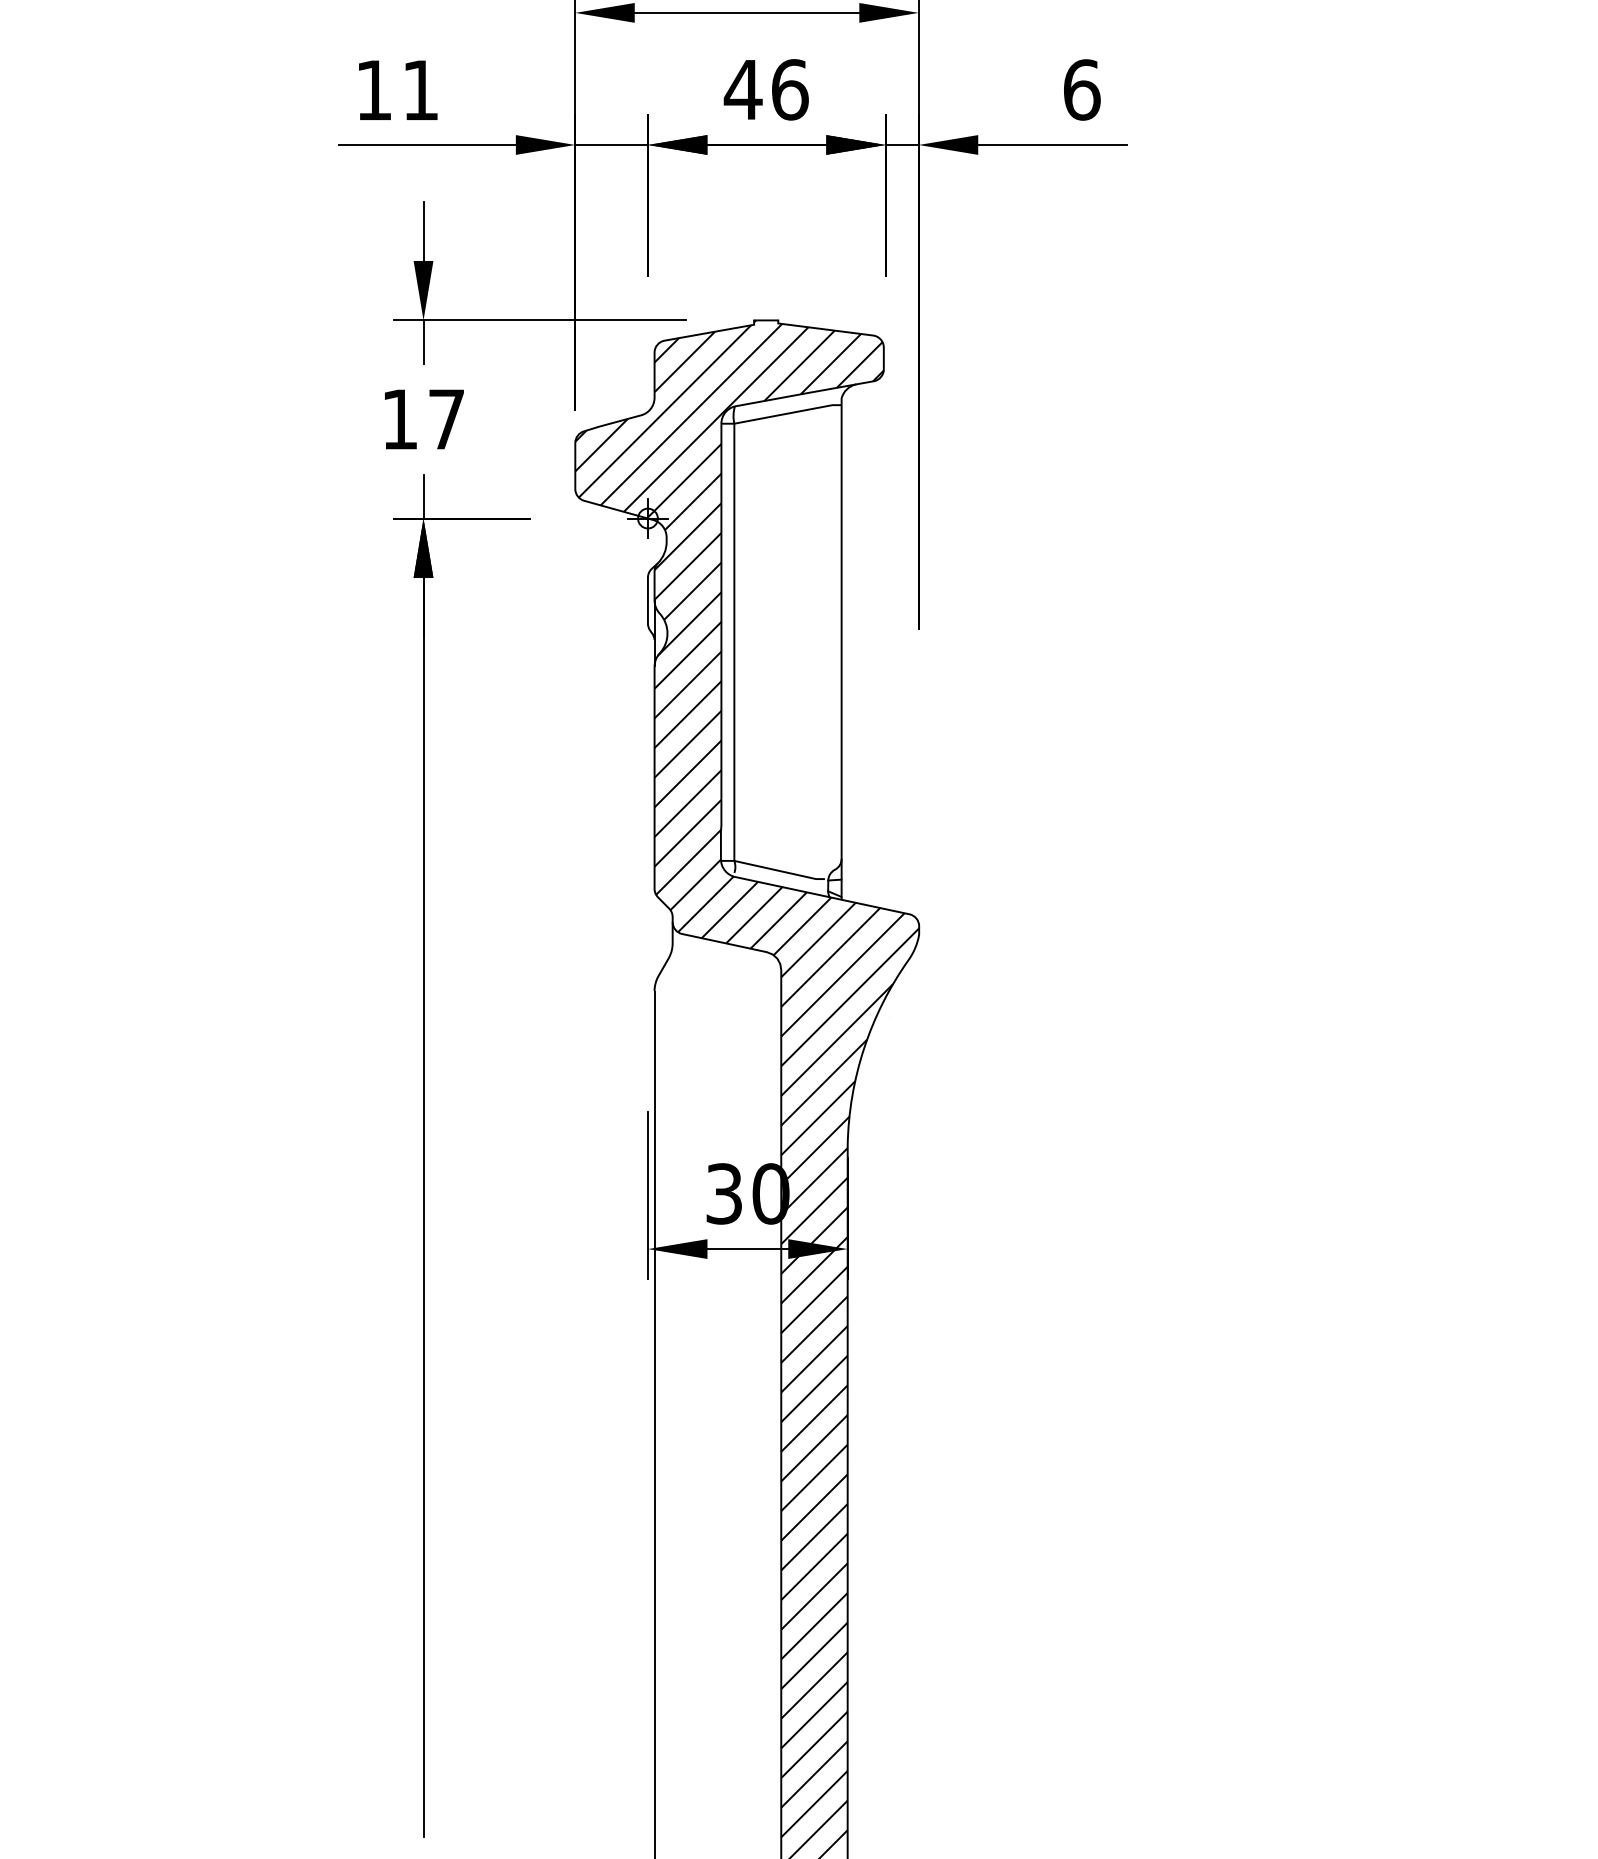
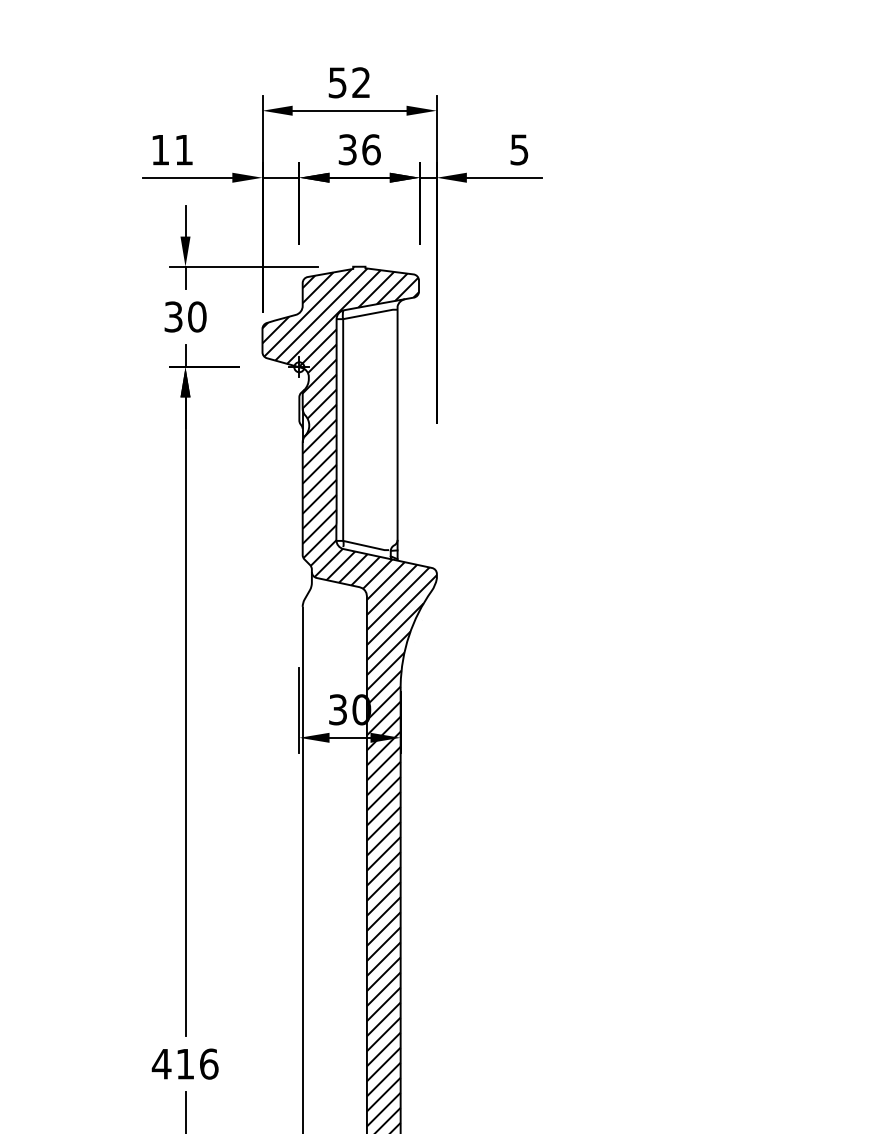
text: (742, 89) -> (347, 149), 46 -> 36
text: (1081, 89) -> (519, 149), 6 -> 5
text: (423, 418) -> (185, 316), 17 -> 30

